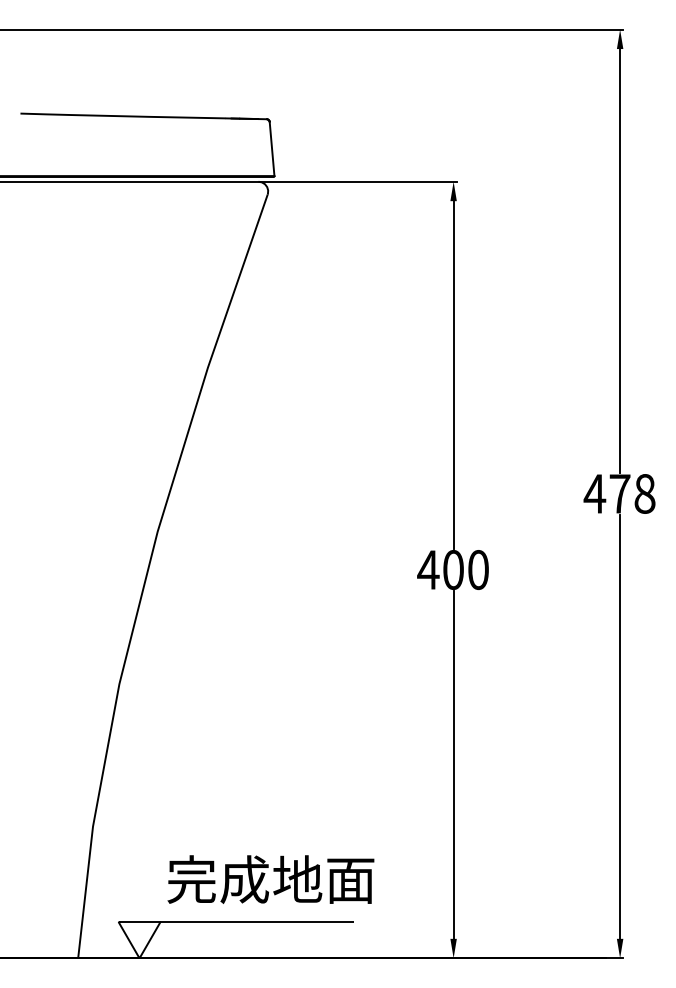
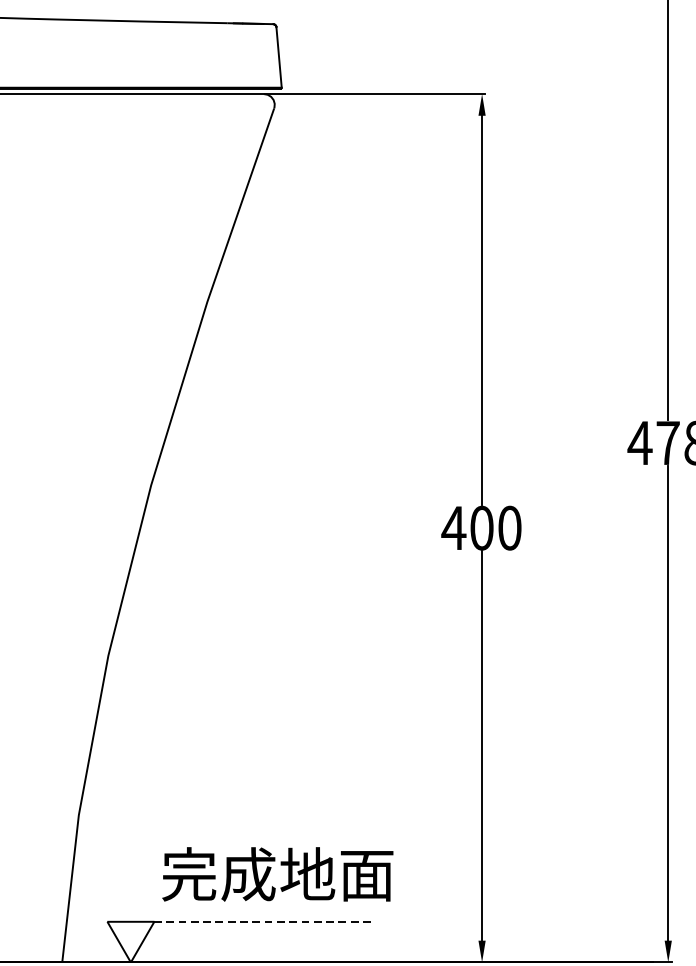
line: (257, 921) -> (262, 921), solid -> dashed

